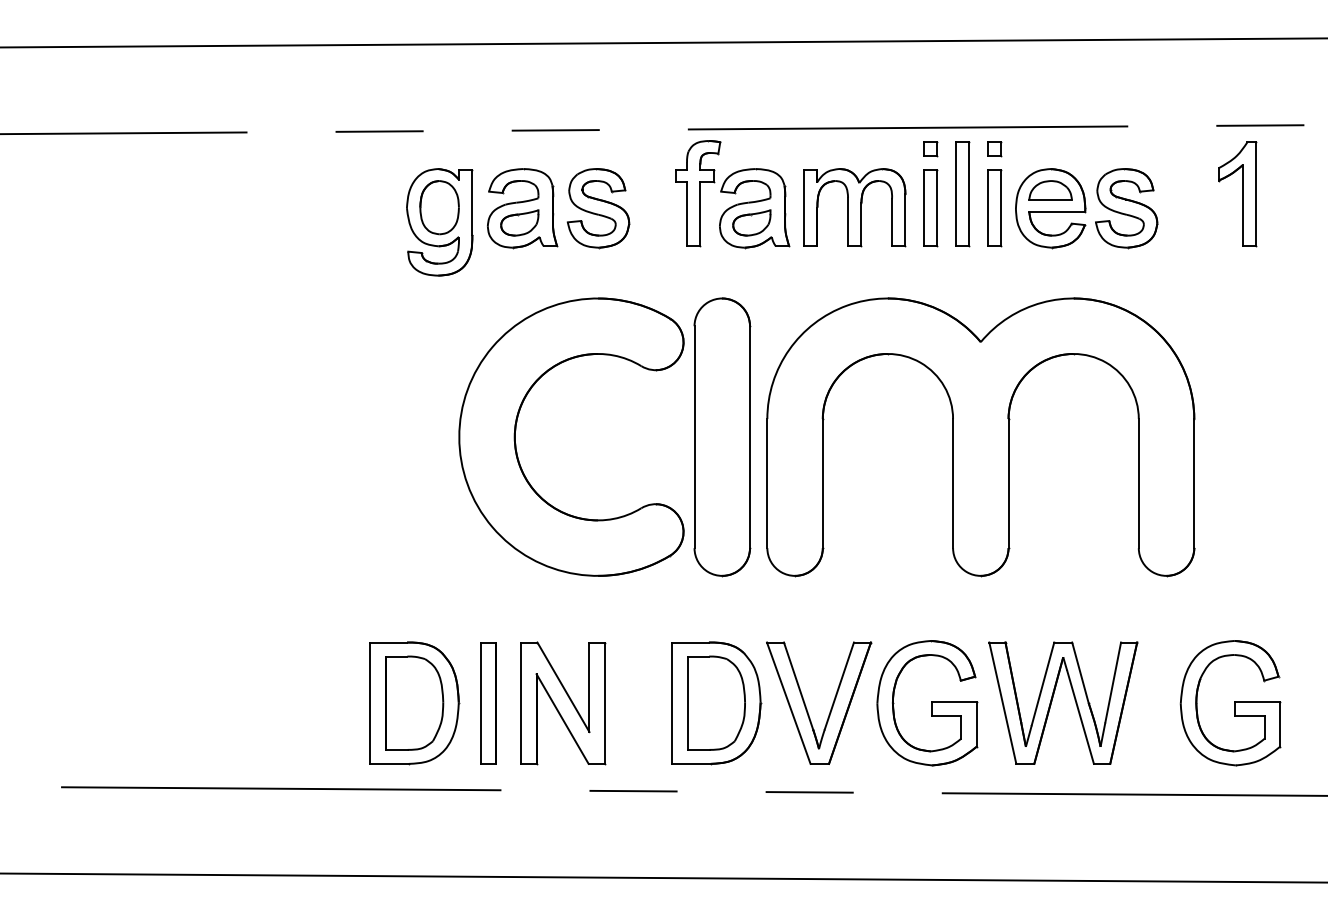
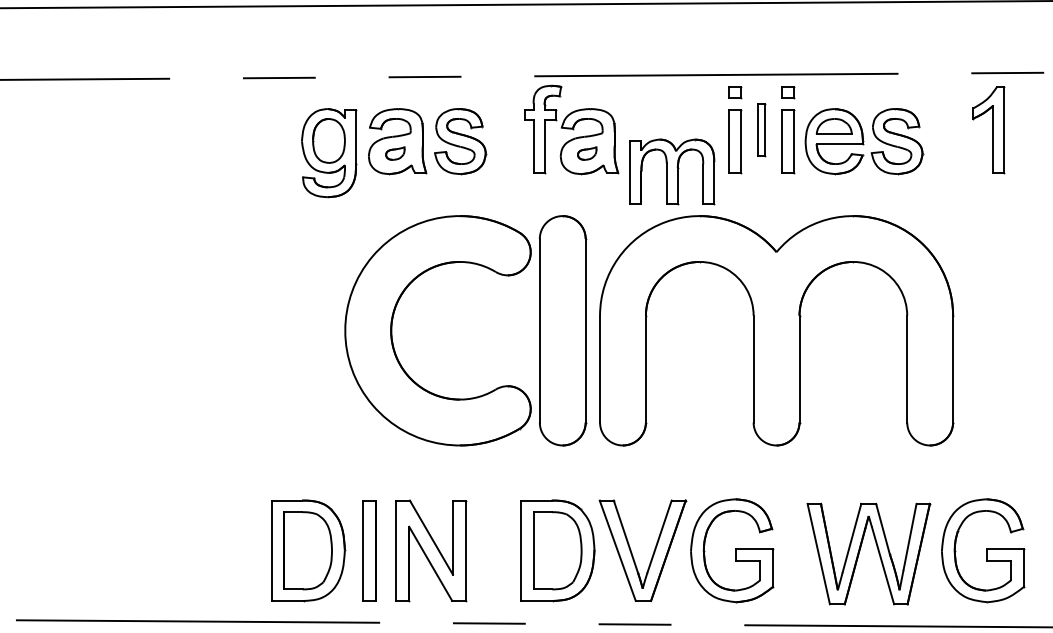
part: (962, 194) -> (761, 130), size x0.6
part: (854, 207) -> (672, 171), moved
part: (519, 222) -> (395, 153), size x0.6
part: (751, 222) -> (586, 153), size x0.6
part: (1053, 698) -> (860, 550), moved

